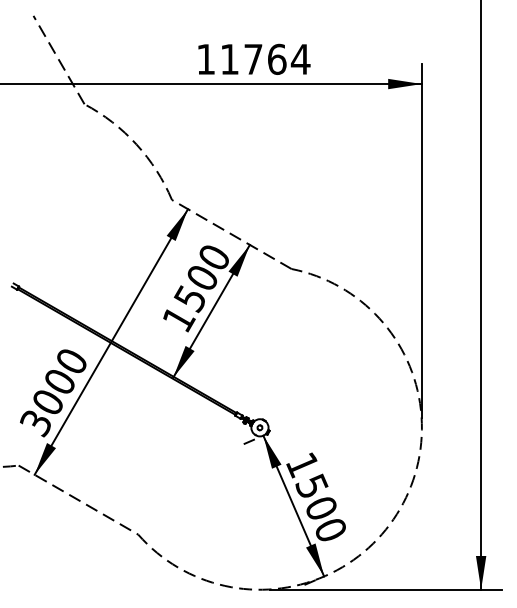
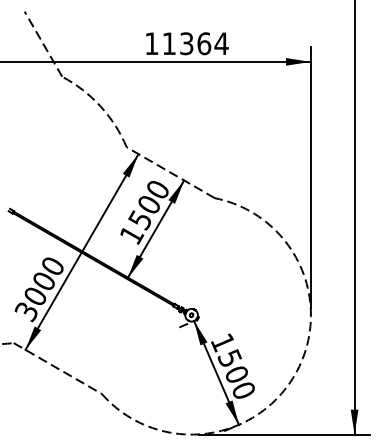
text: (253, 58) -> (186, 43), 11764 -> 11364

